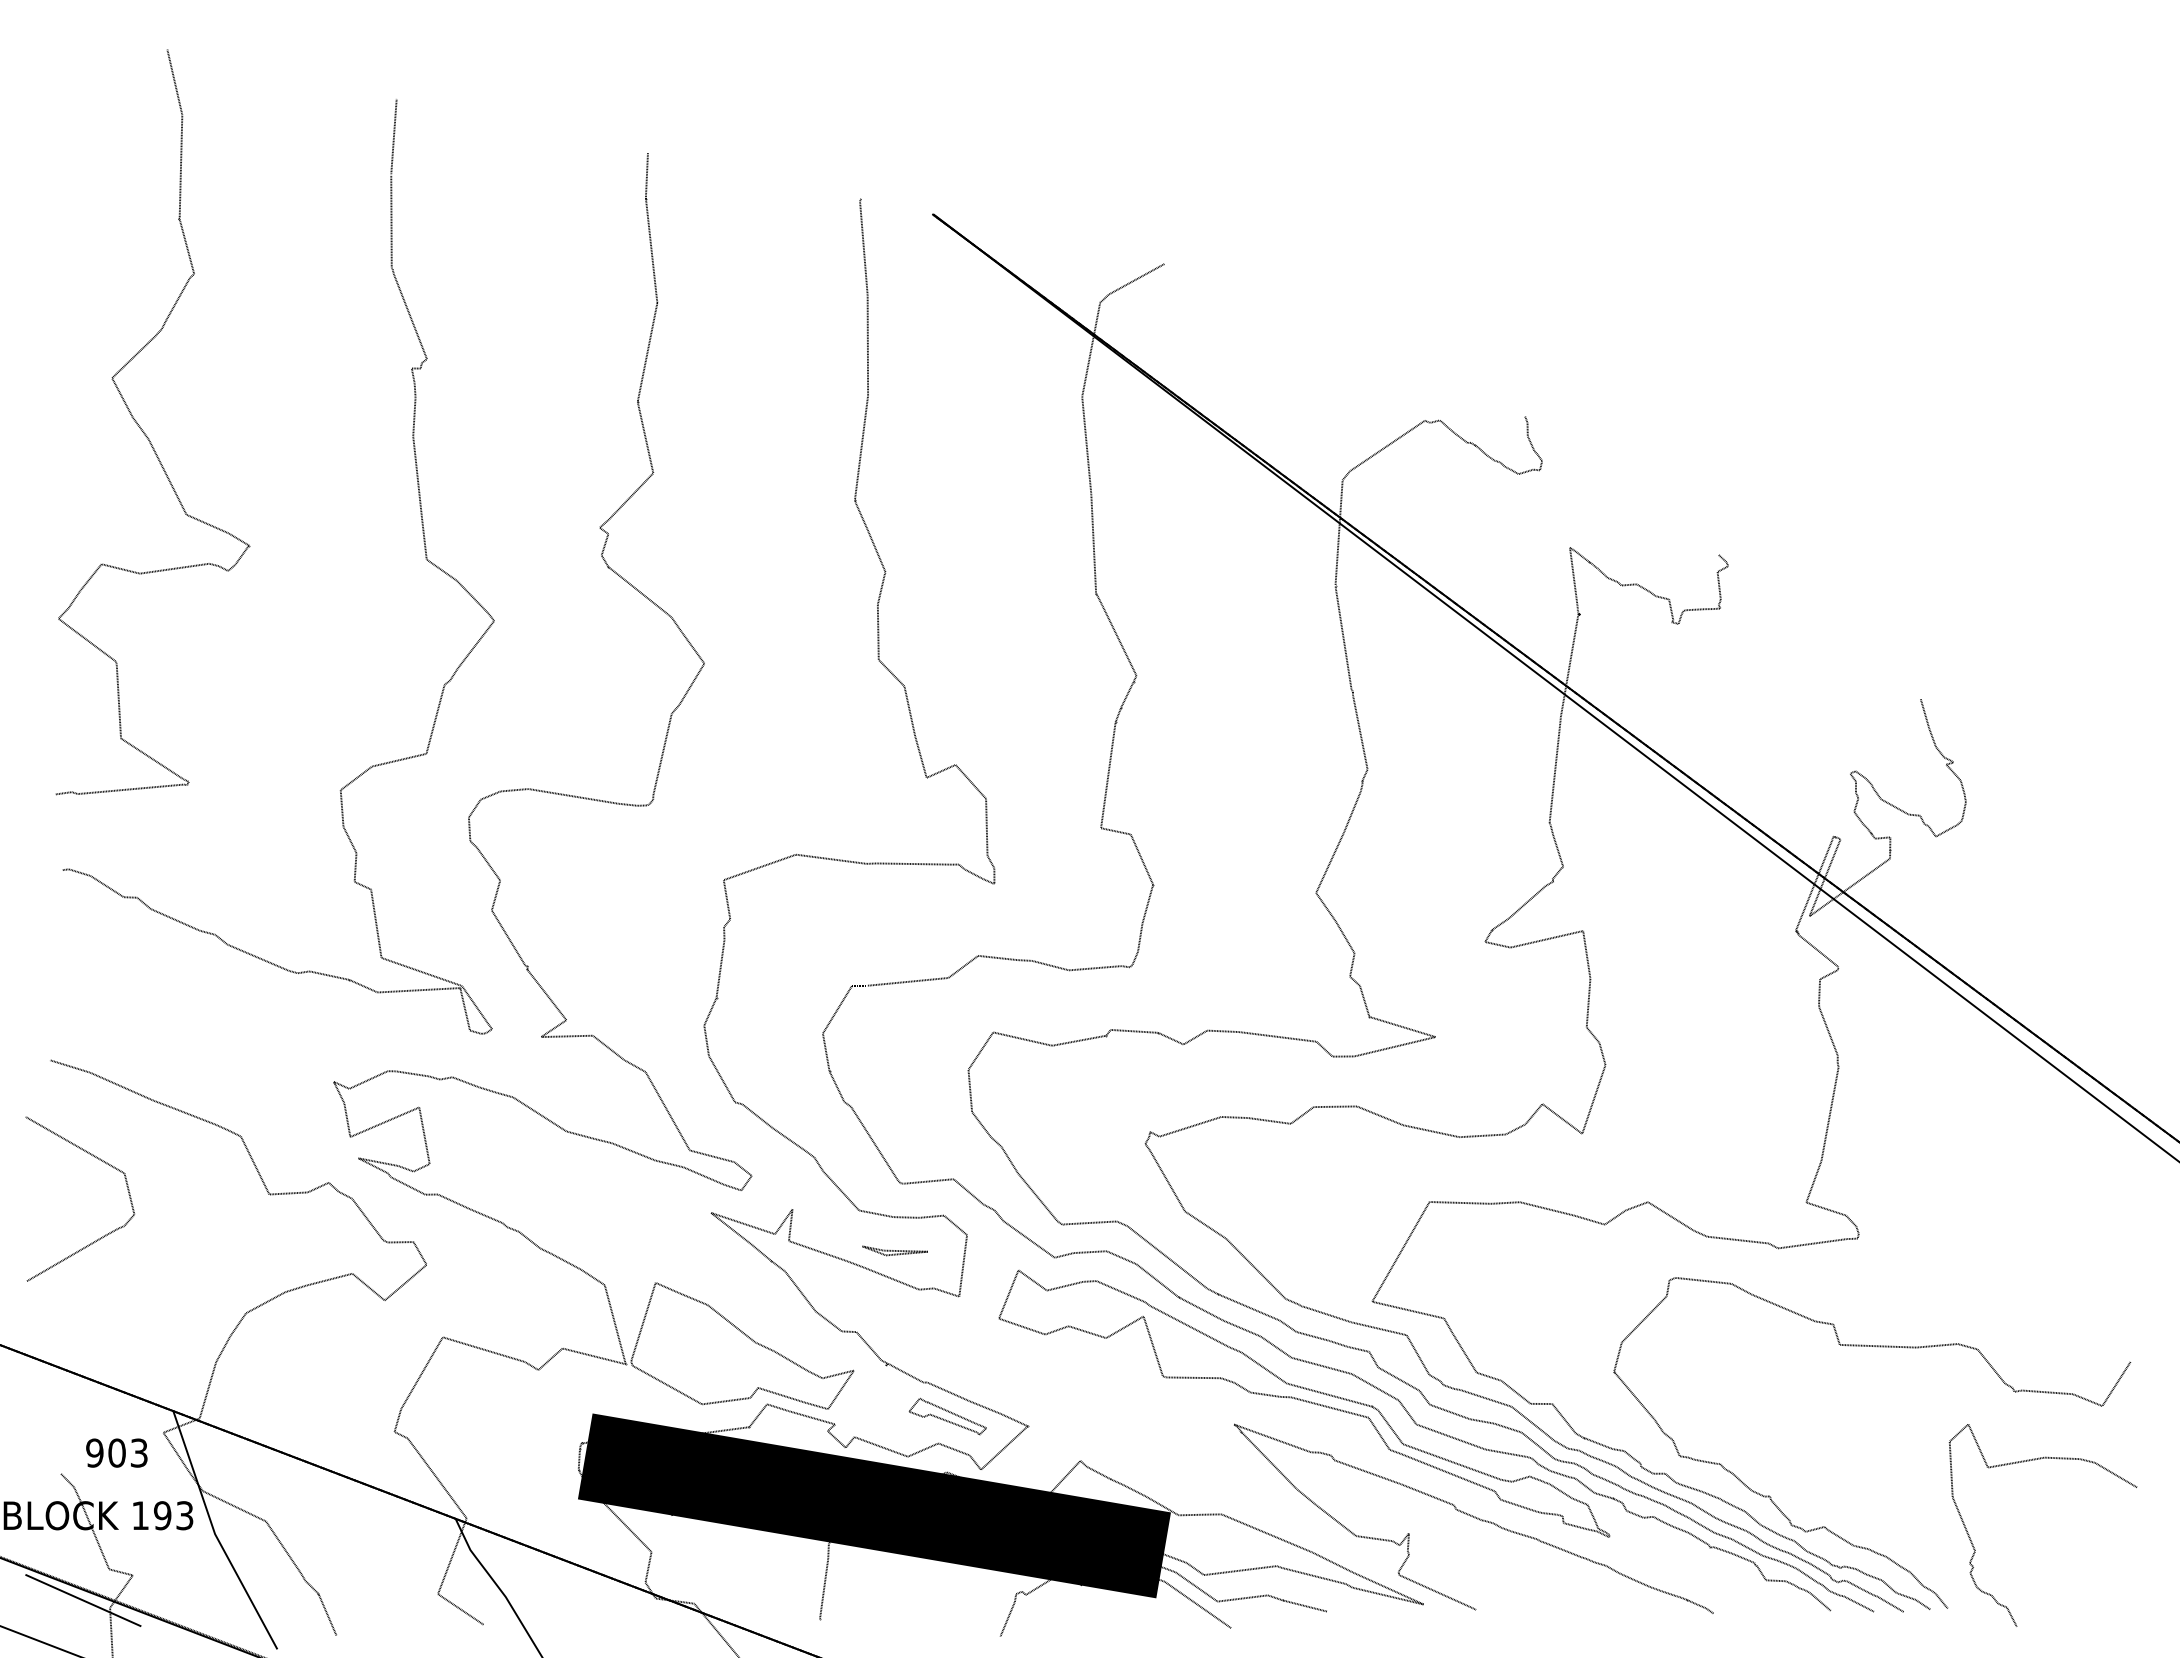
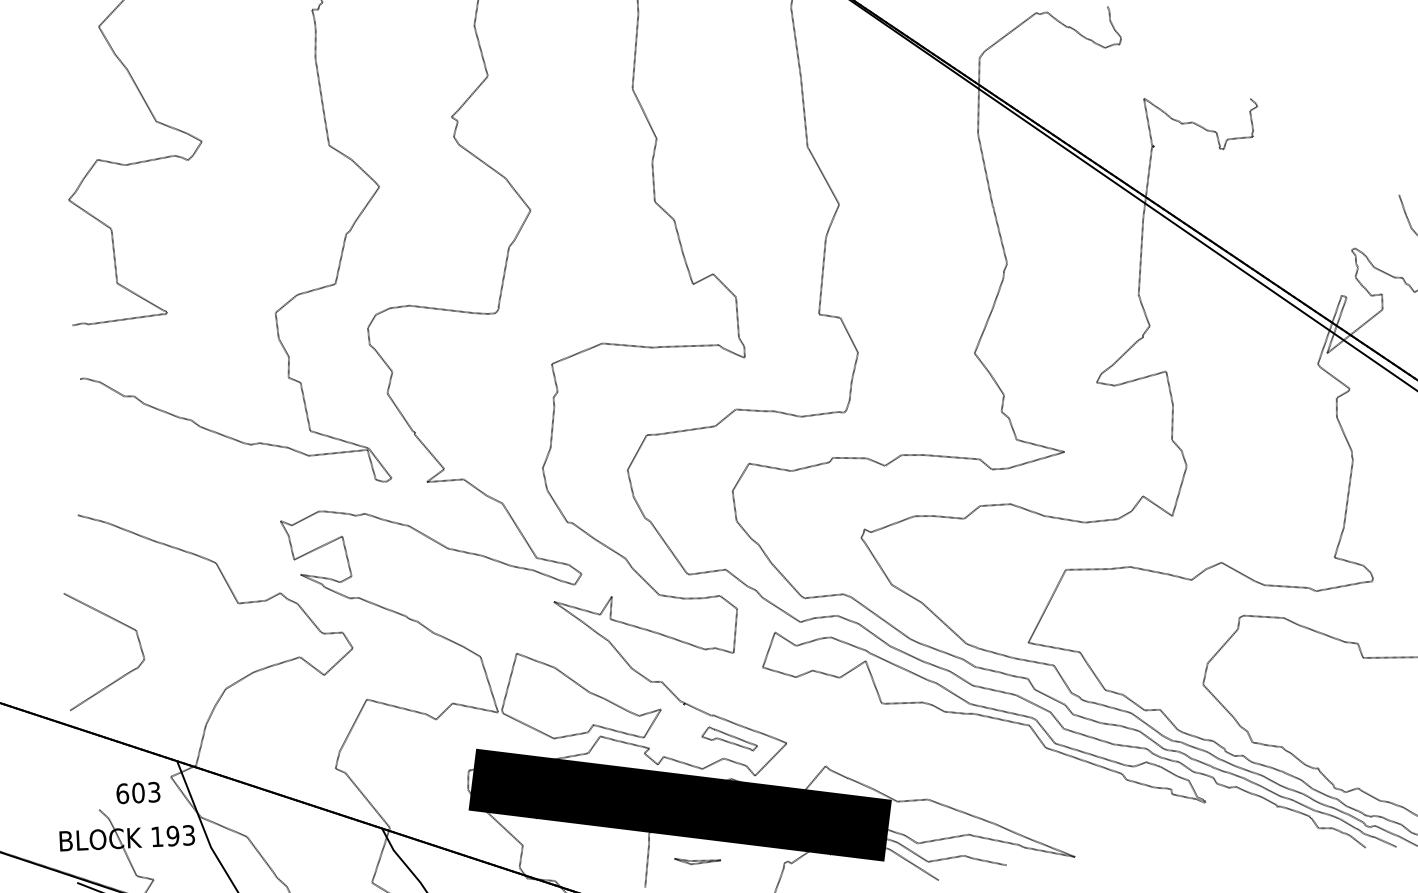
curve: (99, 1160) -> (117, 622), moved
part: (894, 1250) -> (697, 860), moved
text: (94, 1452) -> (122, 793), 903 -> 603
curve: (1473, 1517) -> (1107, 793), removed

